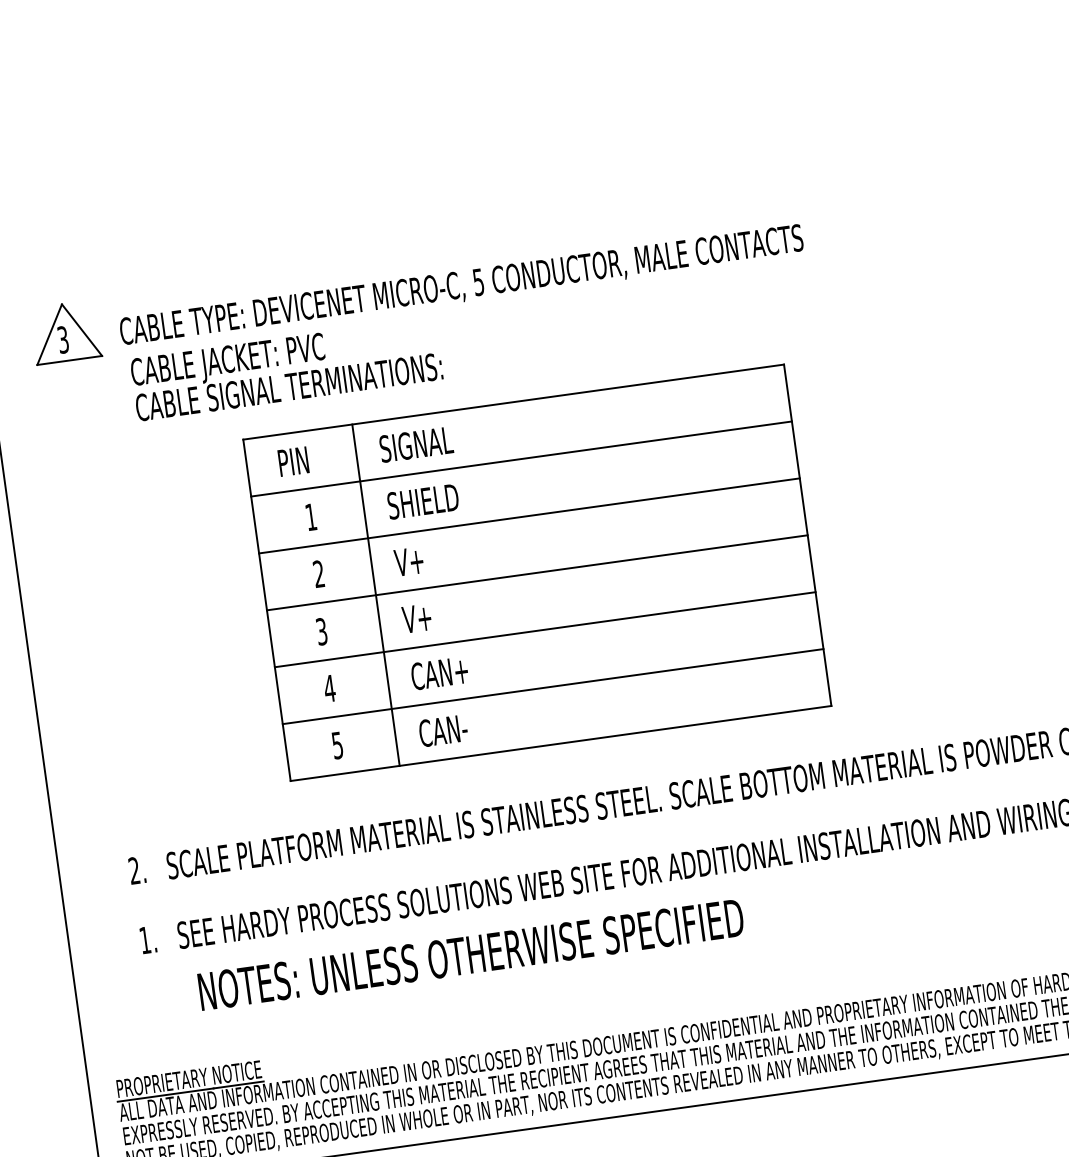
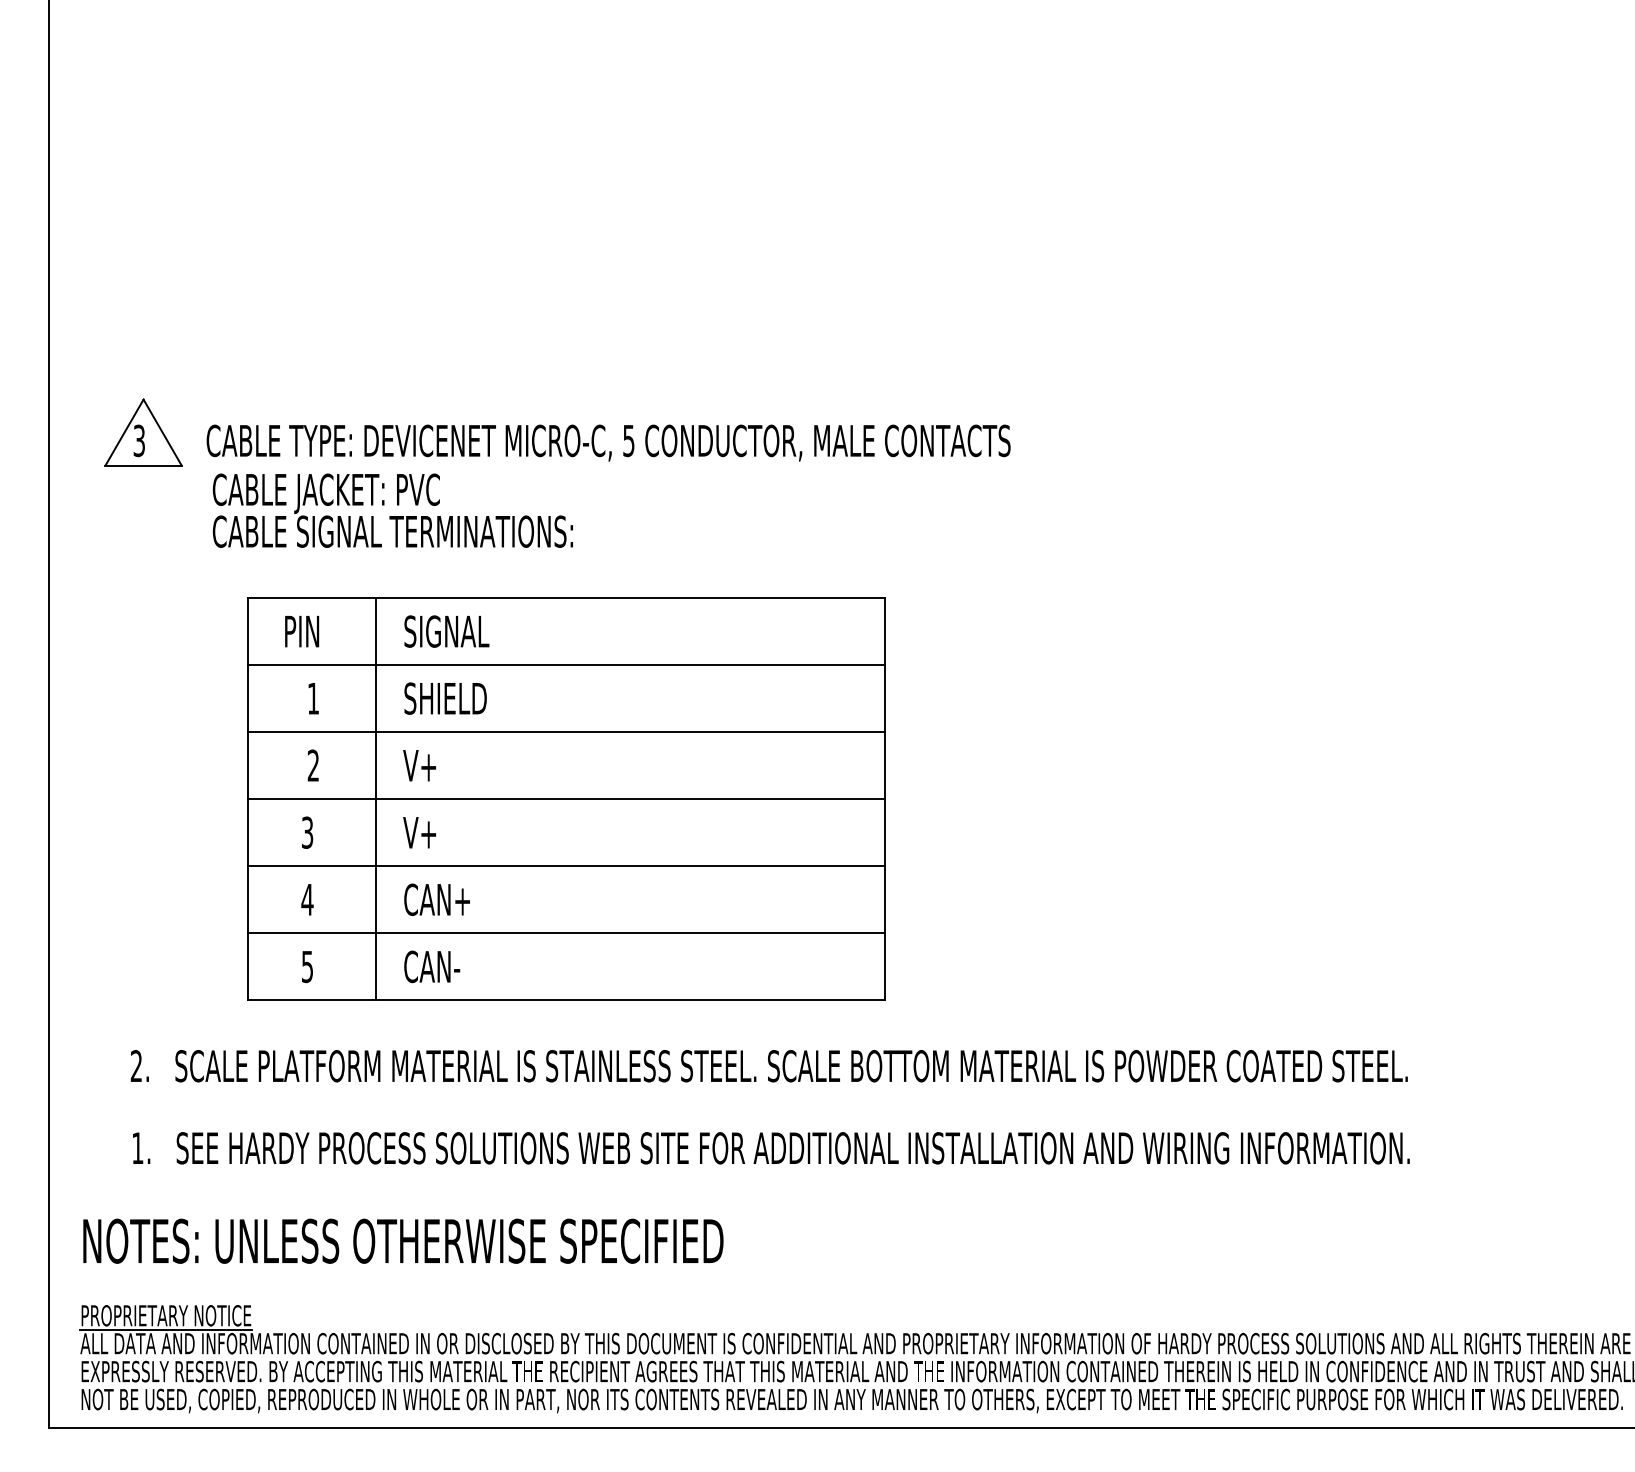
part: (537, 572) -> (566, 798), moved
text: (471, 954) -> (403, 1240), moved

